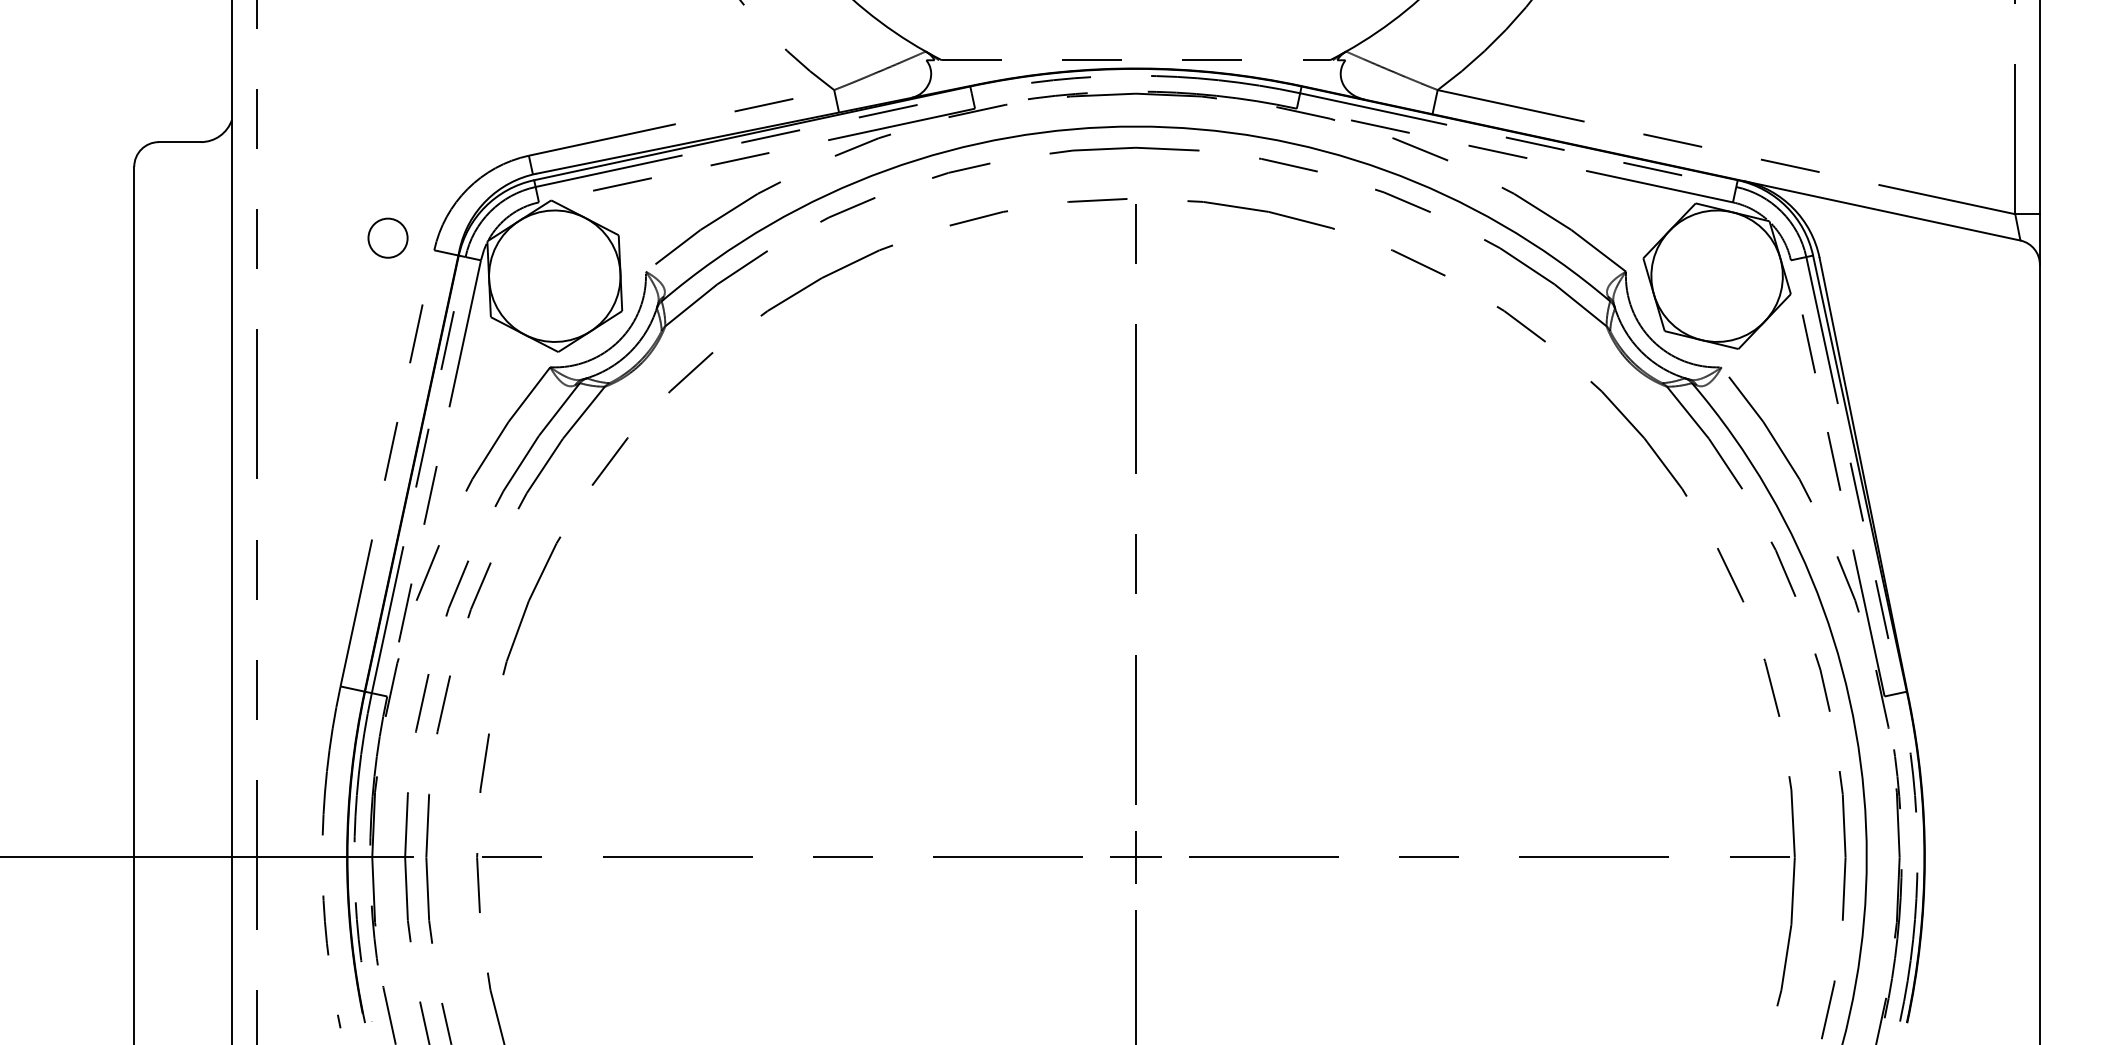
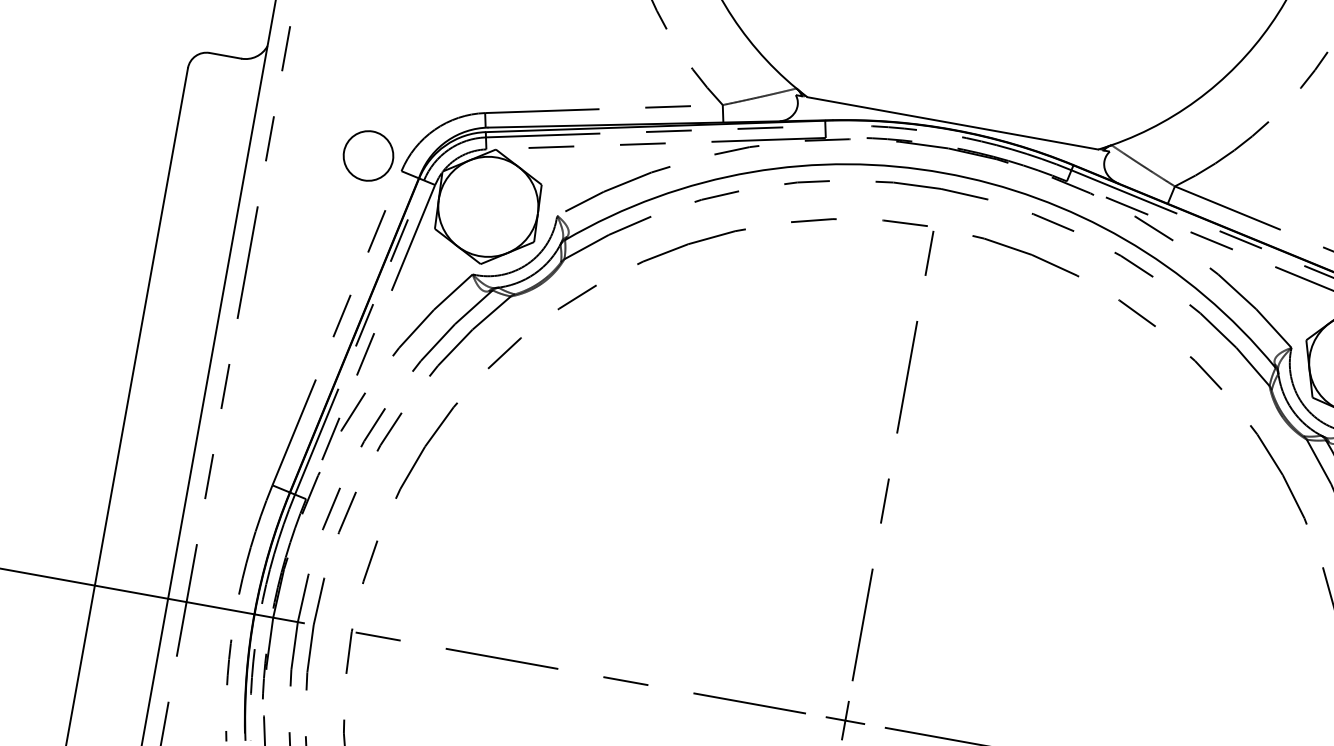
line: (1136, 60) -> (953, 123), dashed -> solid
circle: (387, 237) -> (368, 155), size x1.67

